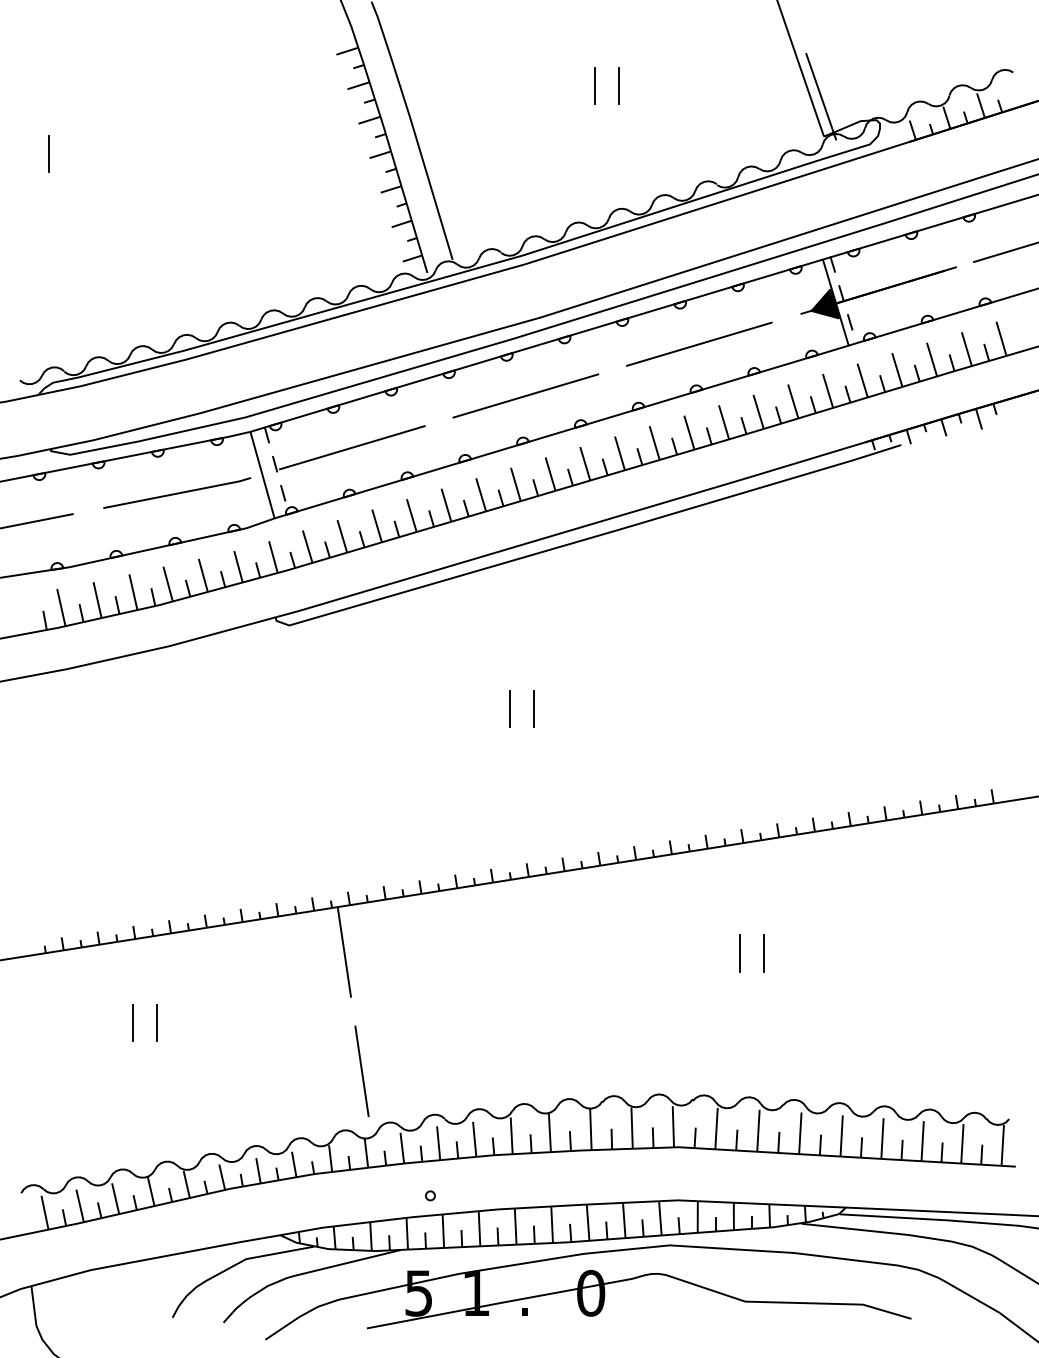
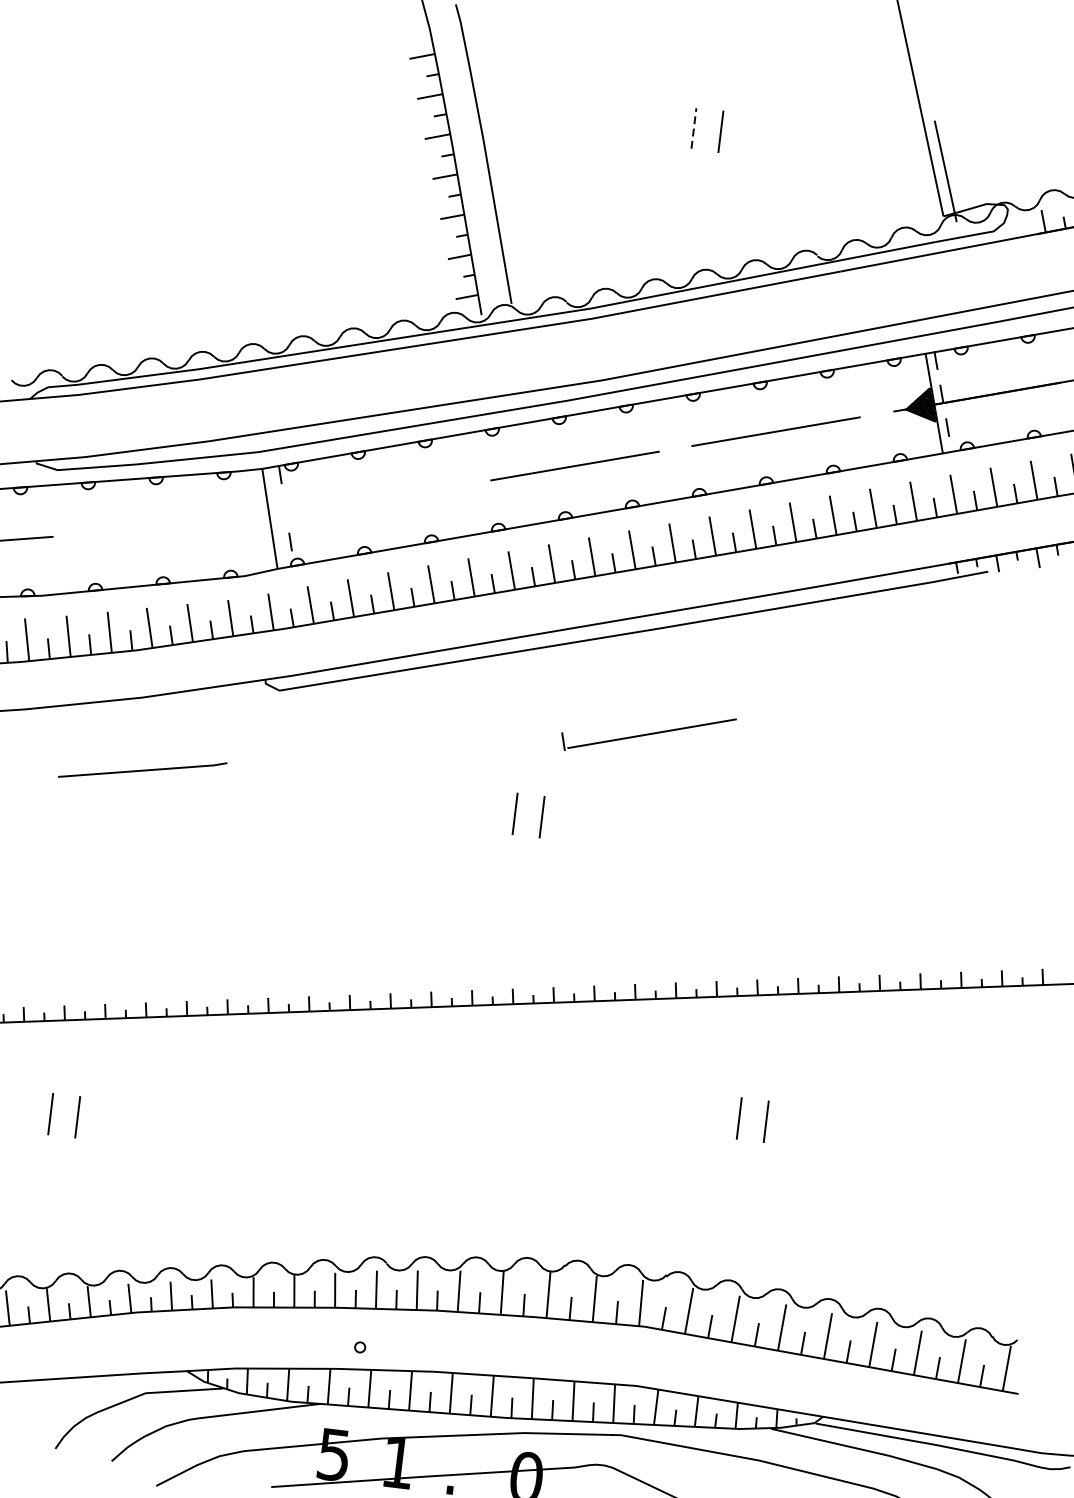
line: (594, 85) -> (693, 128), solid -> dashed
line: (48, 153) -> (74, 130), removed
part: (348, 448) -> (647, 734), moved
line: (177, 492) -> (143, 769), moved
line: (343, 951) -> (296, 1062), removed
line: (361, 1071) -> (299, 1199), removed

